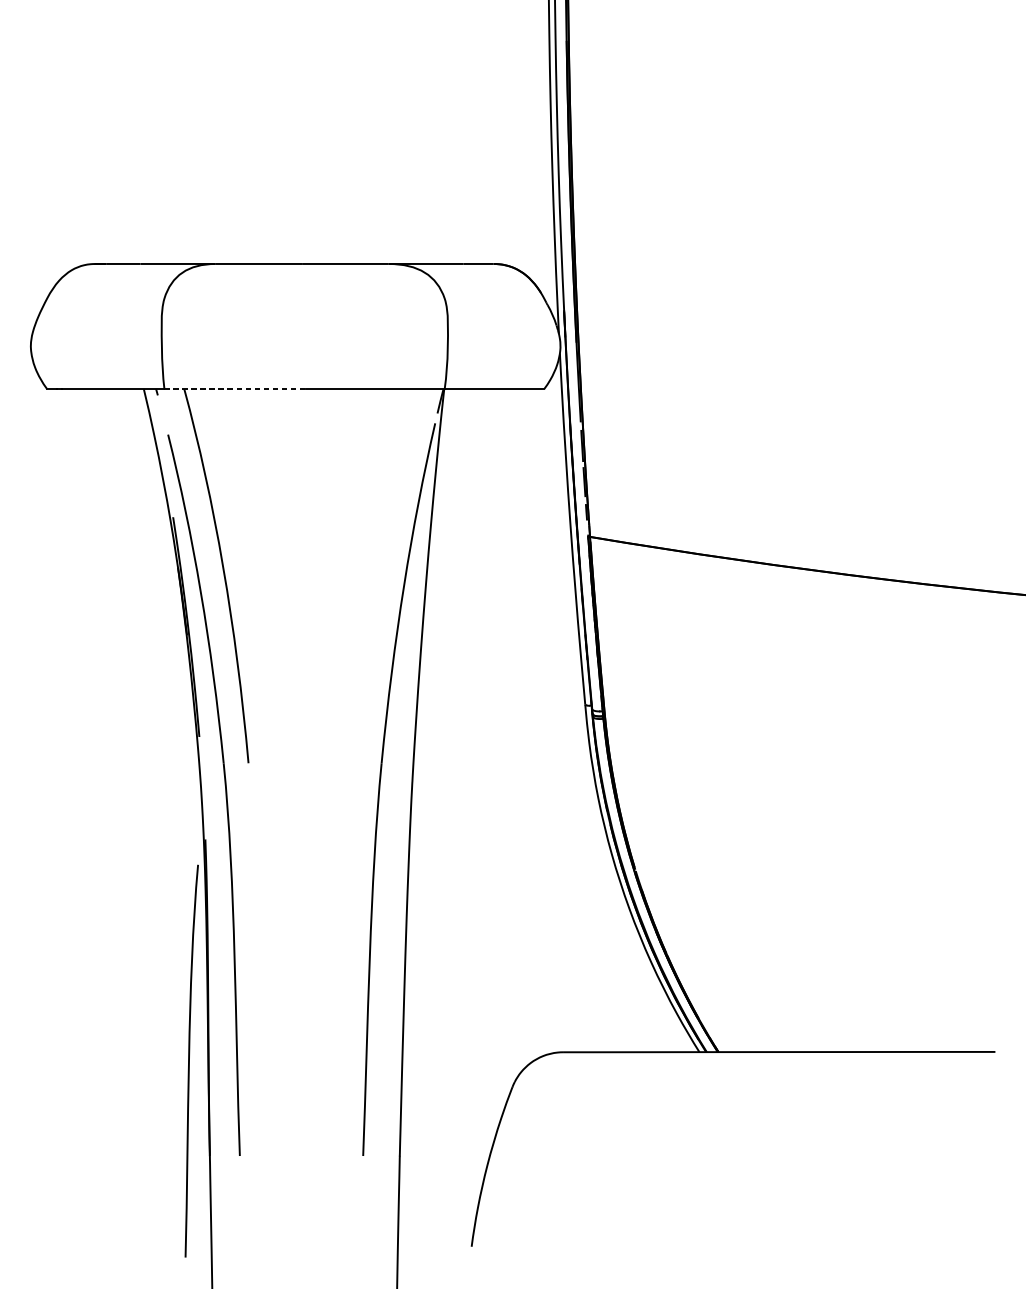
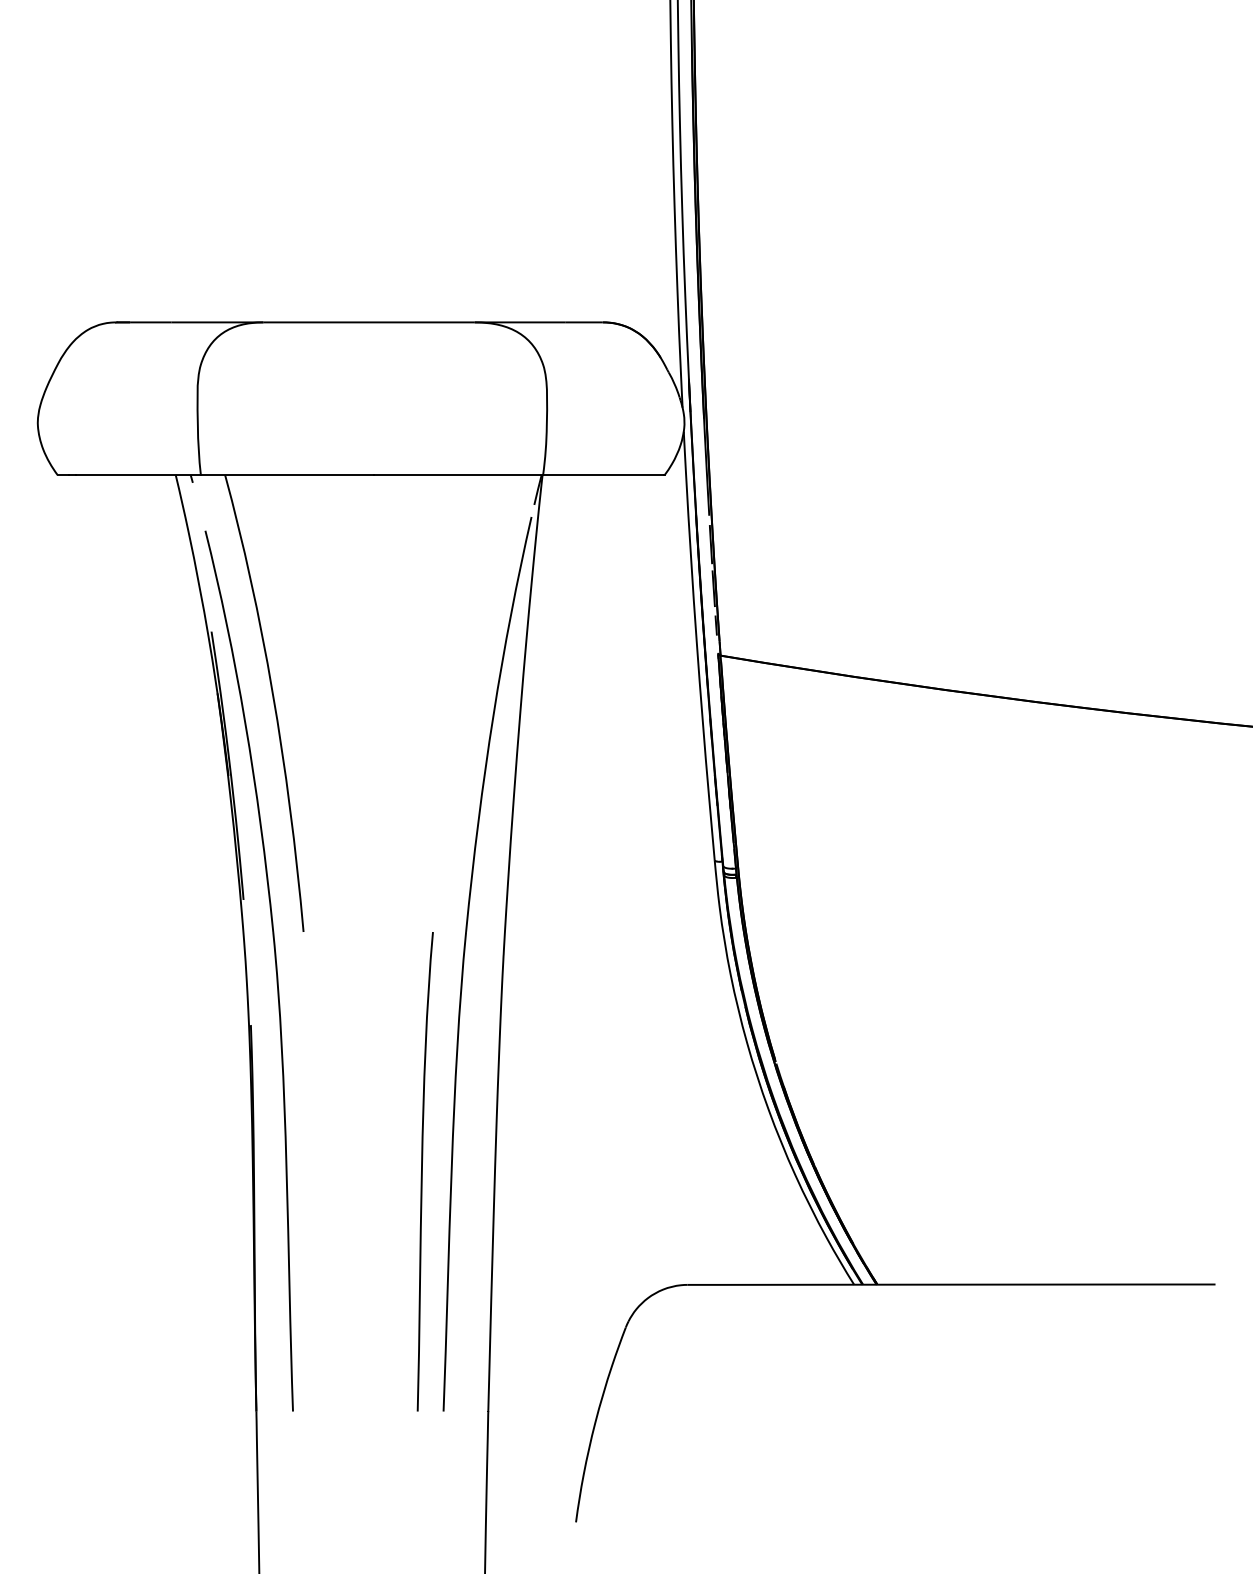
line: (235, 389) -> (287, 475), dashed -> solid
curve: (189, 1060) -> (422, 1171), moved

